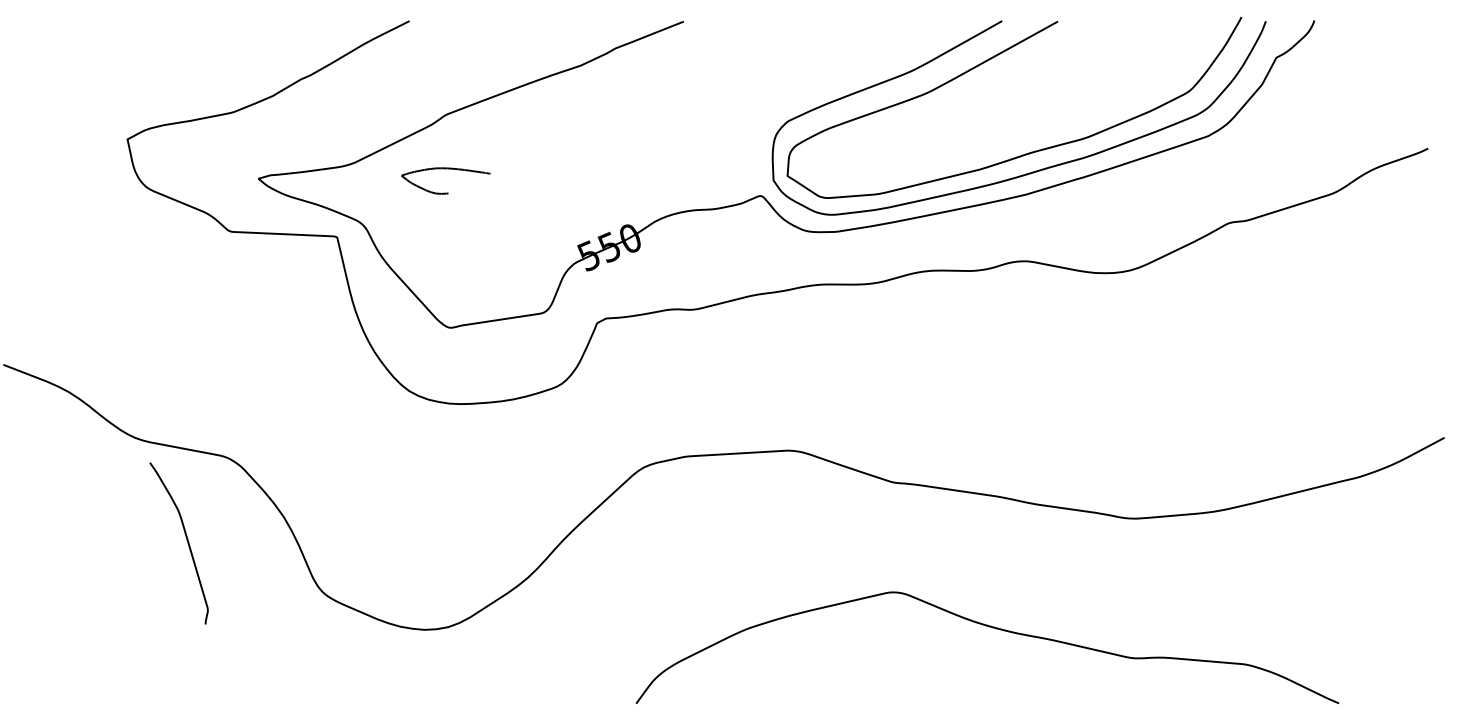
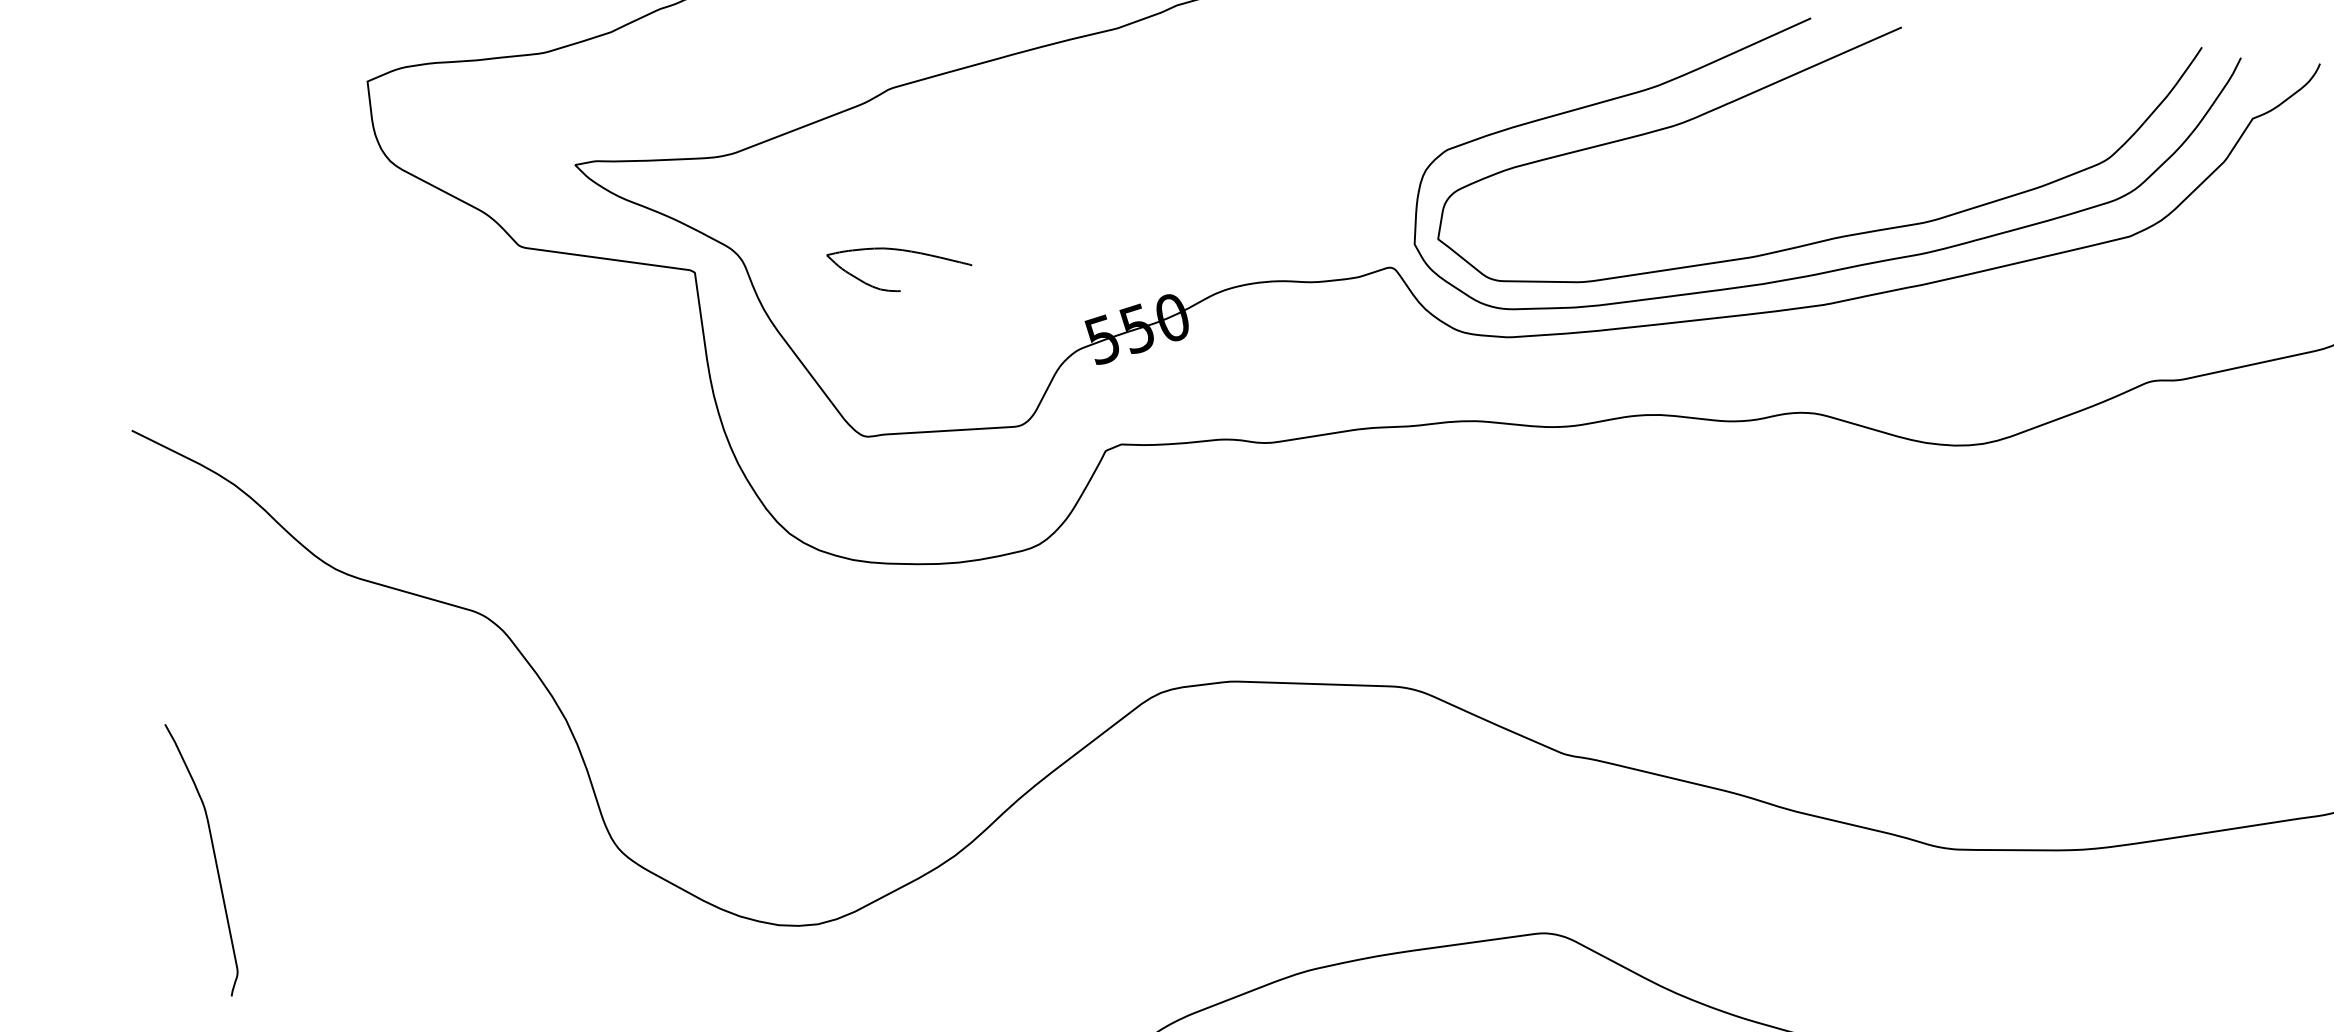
part: (445, 169) -> (899, 251), moved
curve: (186, 540) -> (213, 856), moved

